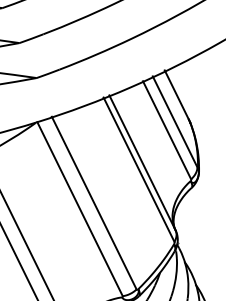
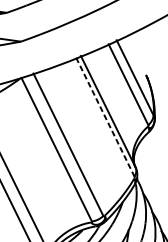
line: (176, 94) -> (136, 55), removed
line: (139, 170) -> (105, 117), solid -> dashed

